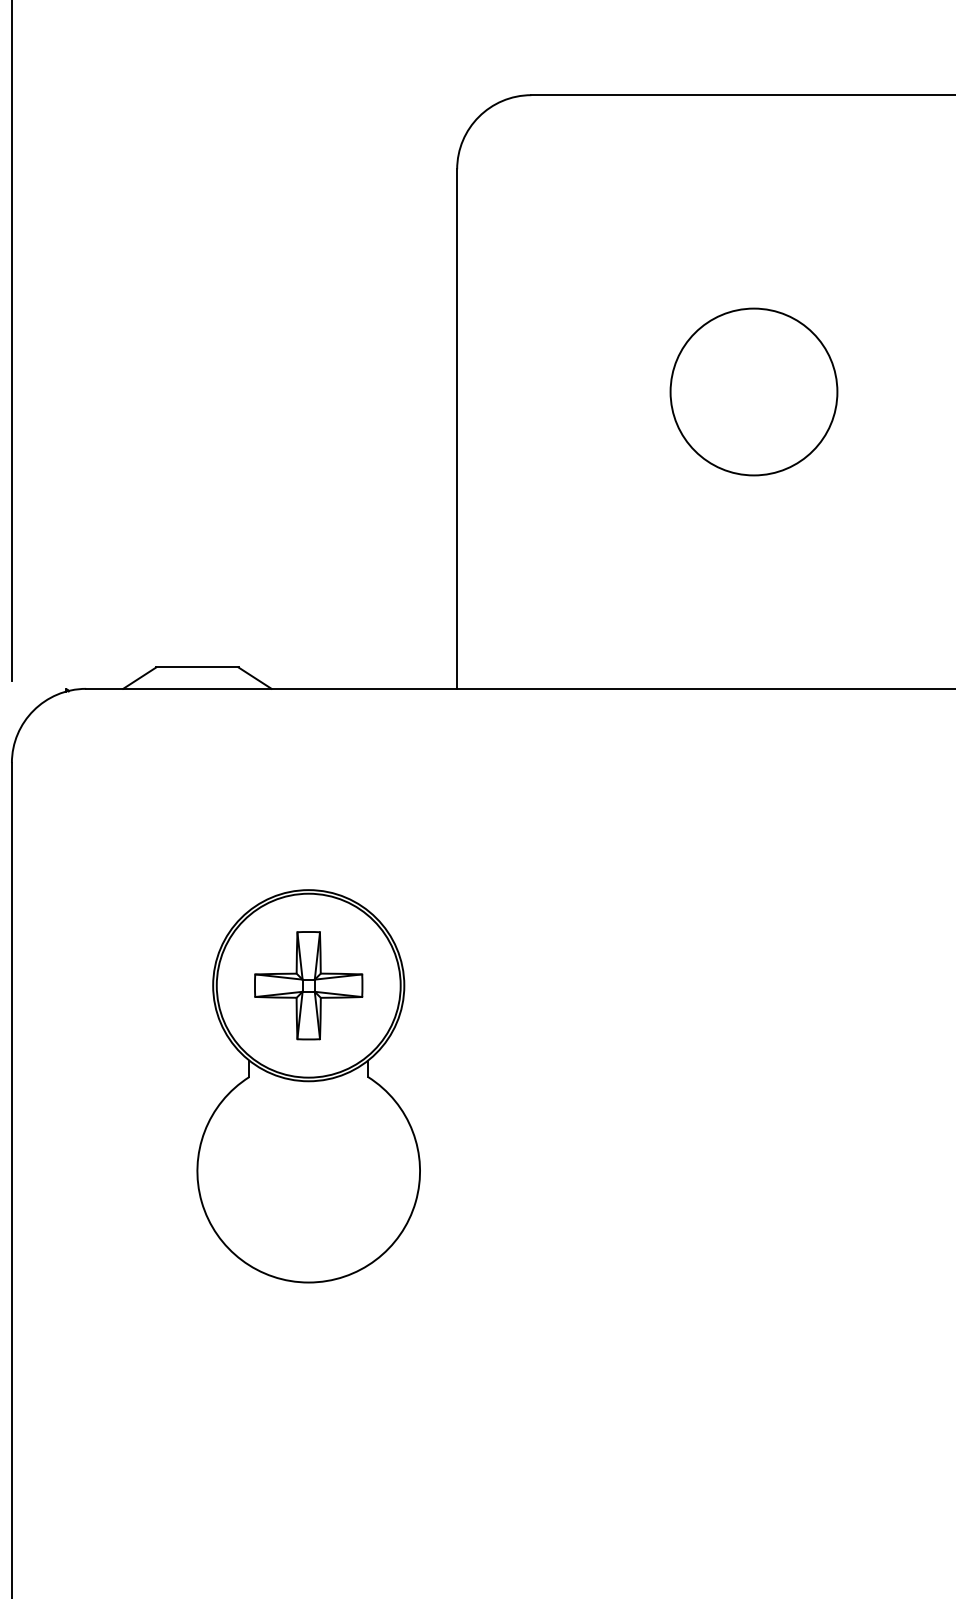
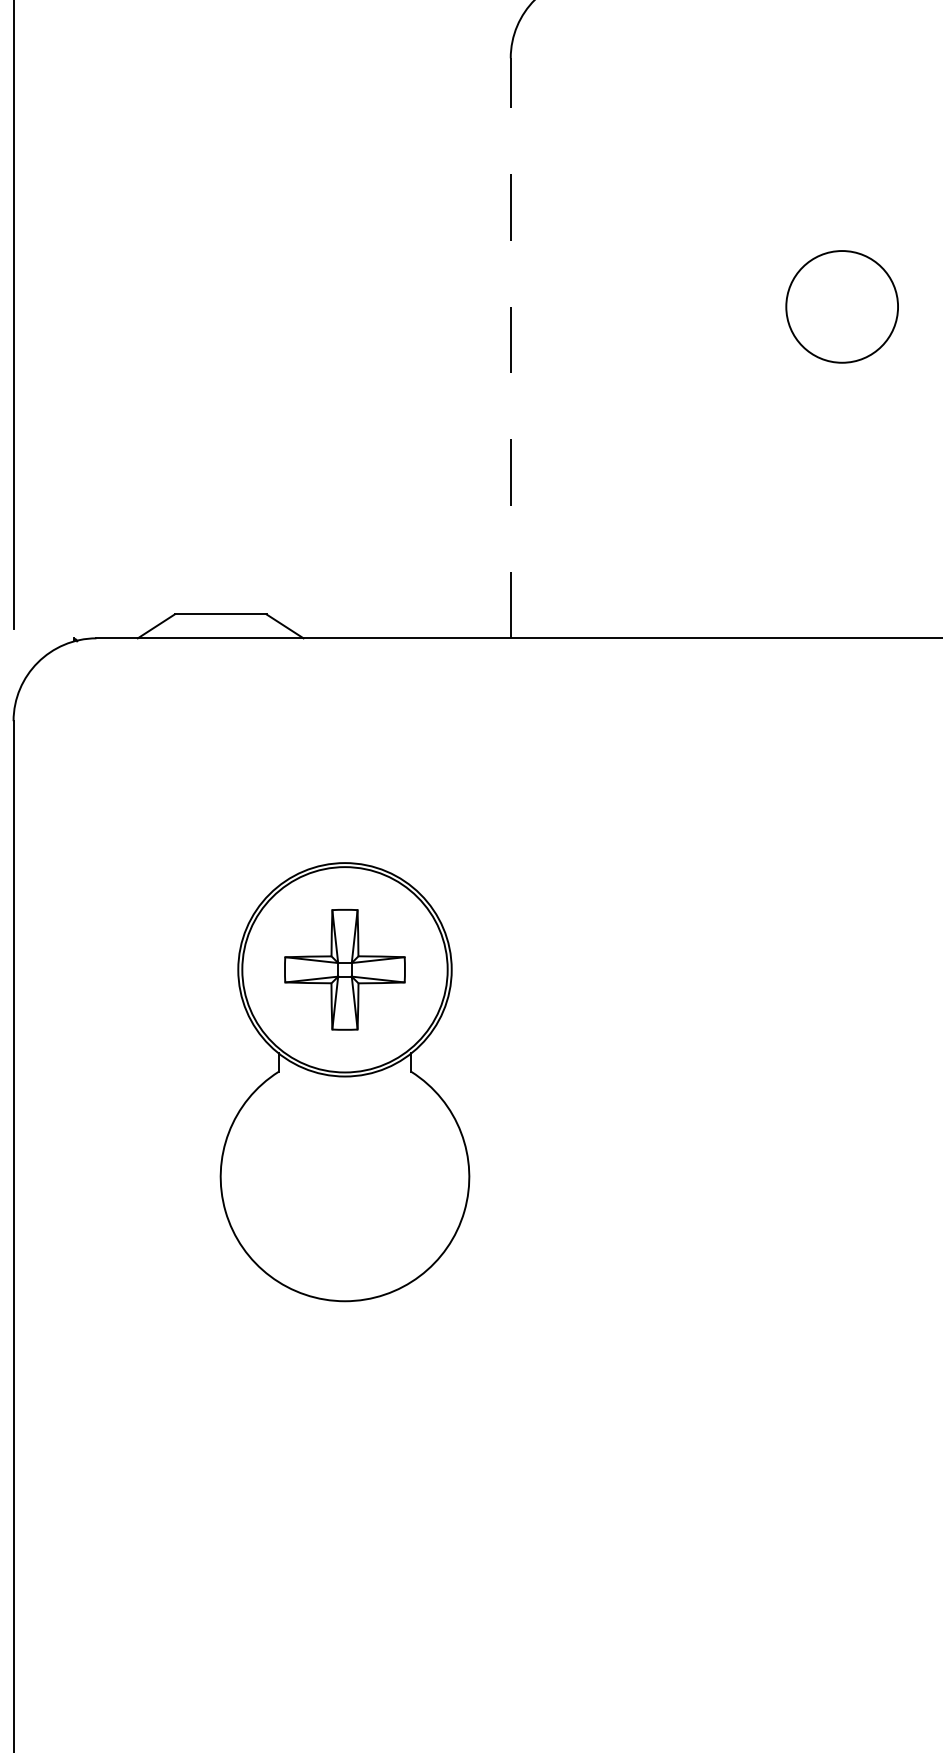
circle: (753, 391) -> (841, 306), size x0.6
line: (457, 429) -> (511, 348), solid -> dashed

